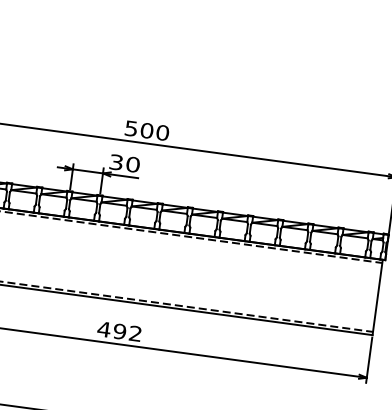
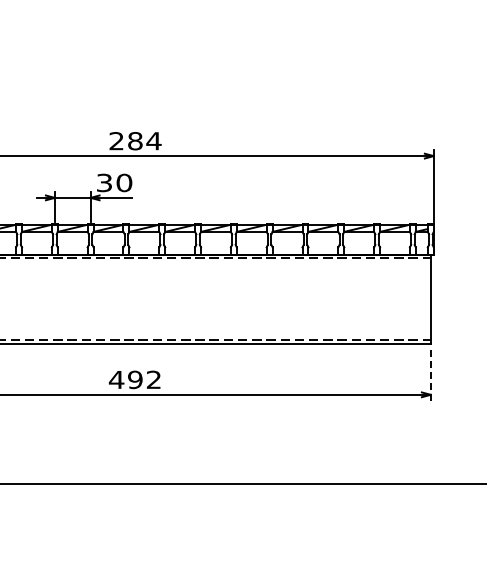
text: (147, 131) -> (135, 141), 500 -> 284
line: (368, 359) -> (430, 373), solid -> dashed

